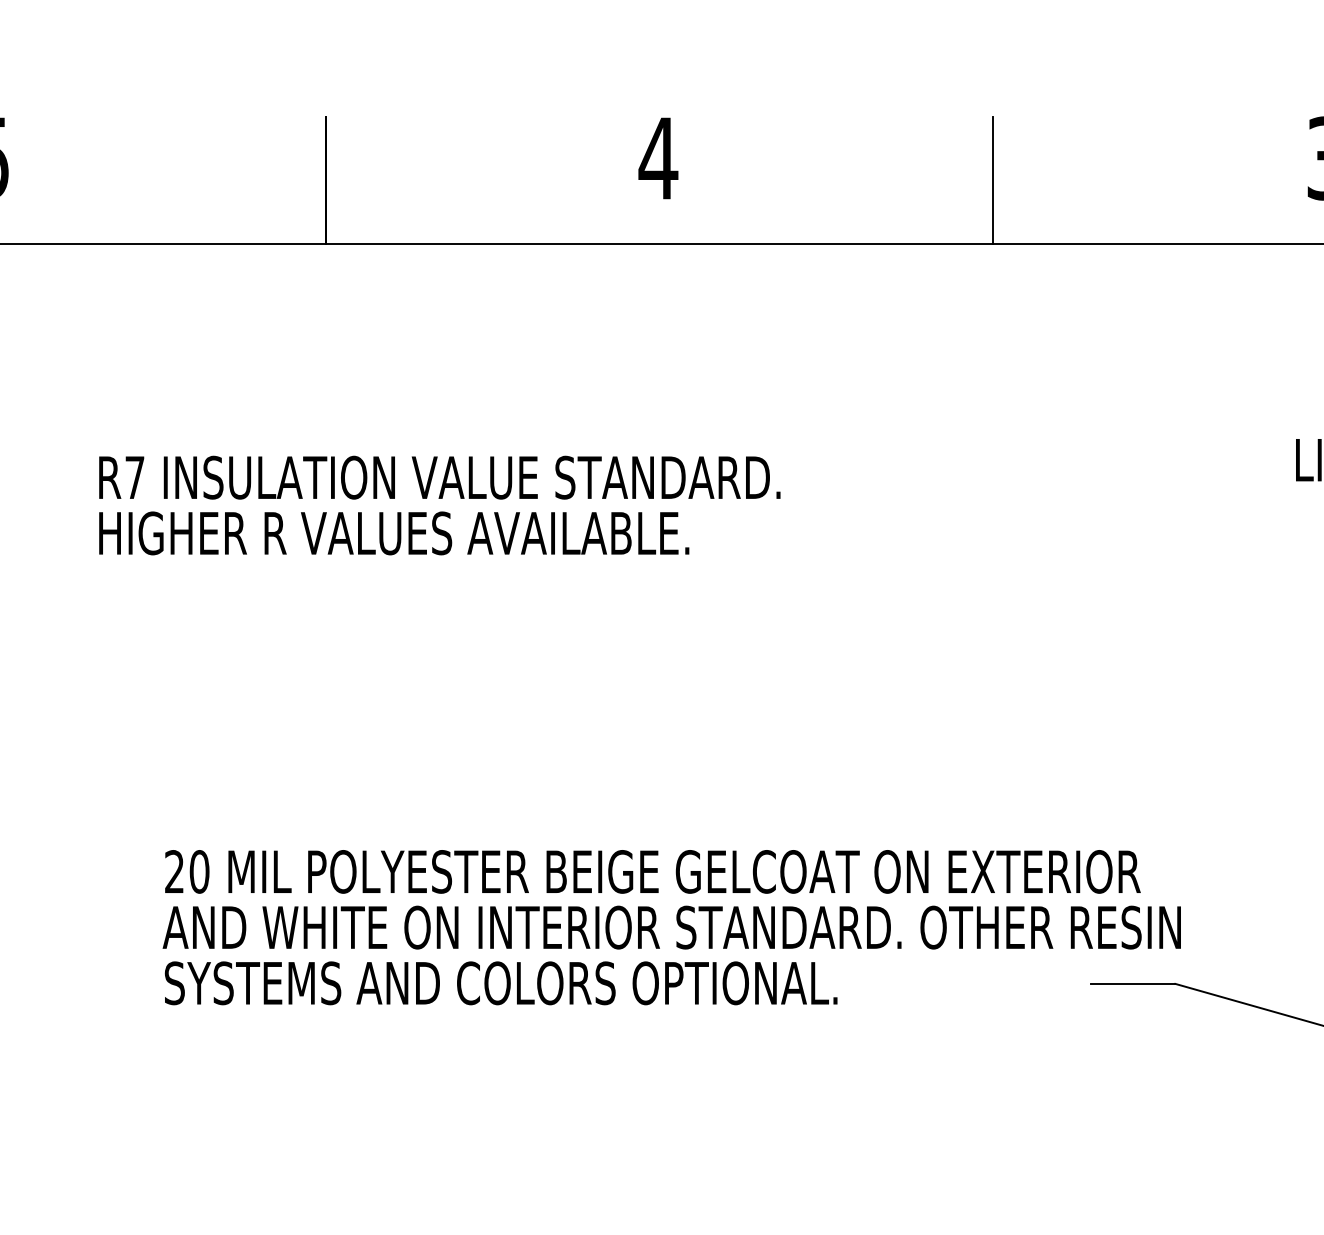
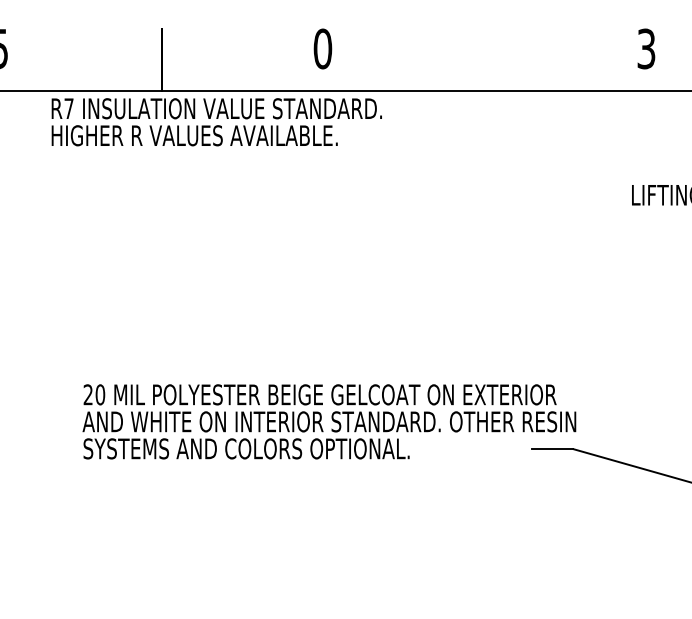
text: (657, 157) -> (322, 48), 4 -> 0
line: (993, 180) -> (485, 59), removed
text: (439, 506) -> (216, 122), moved

